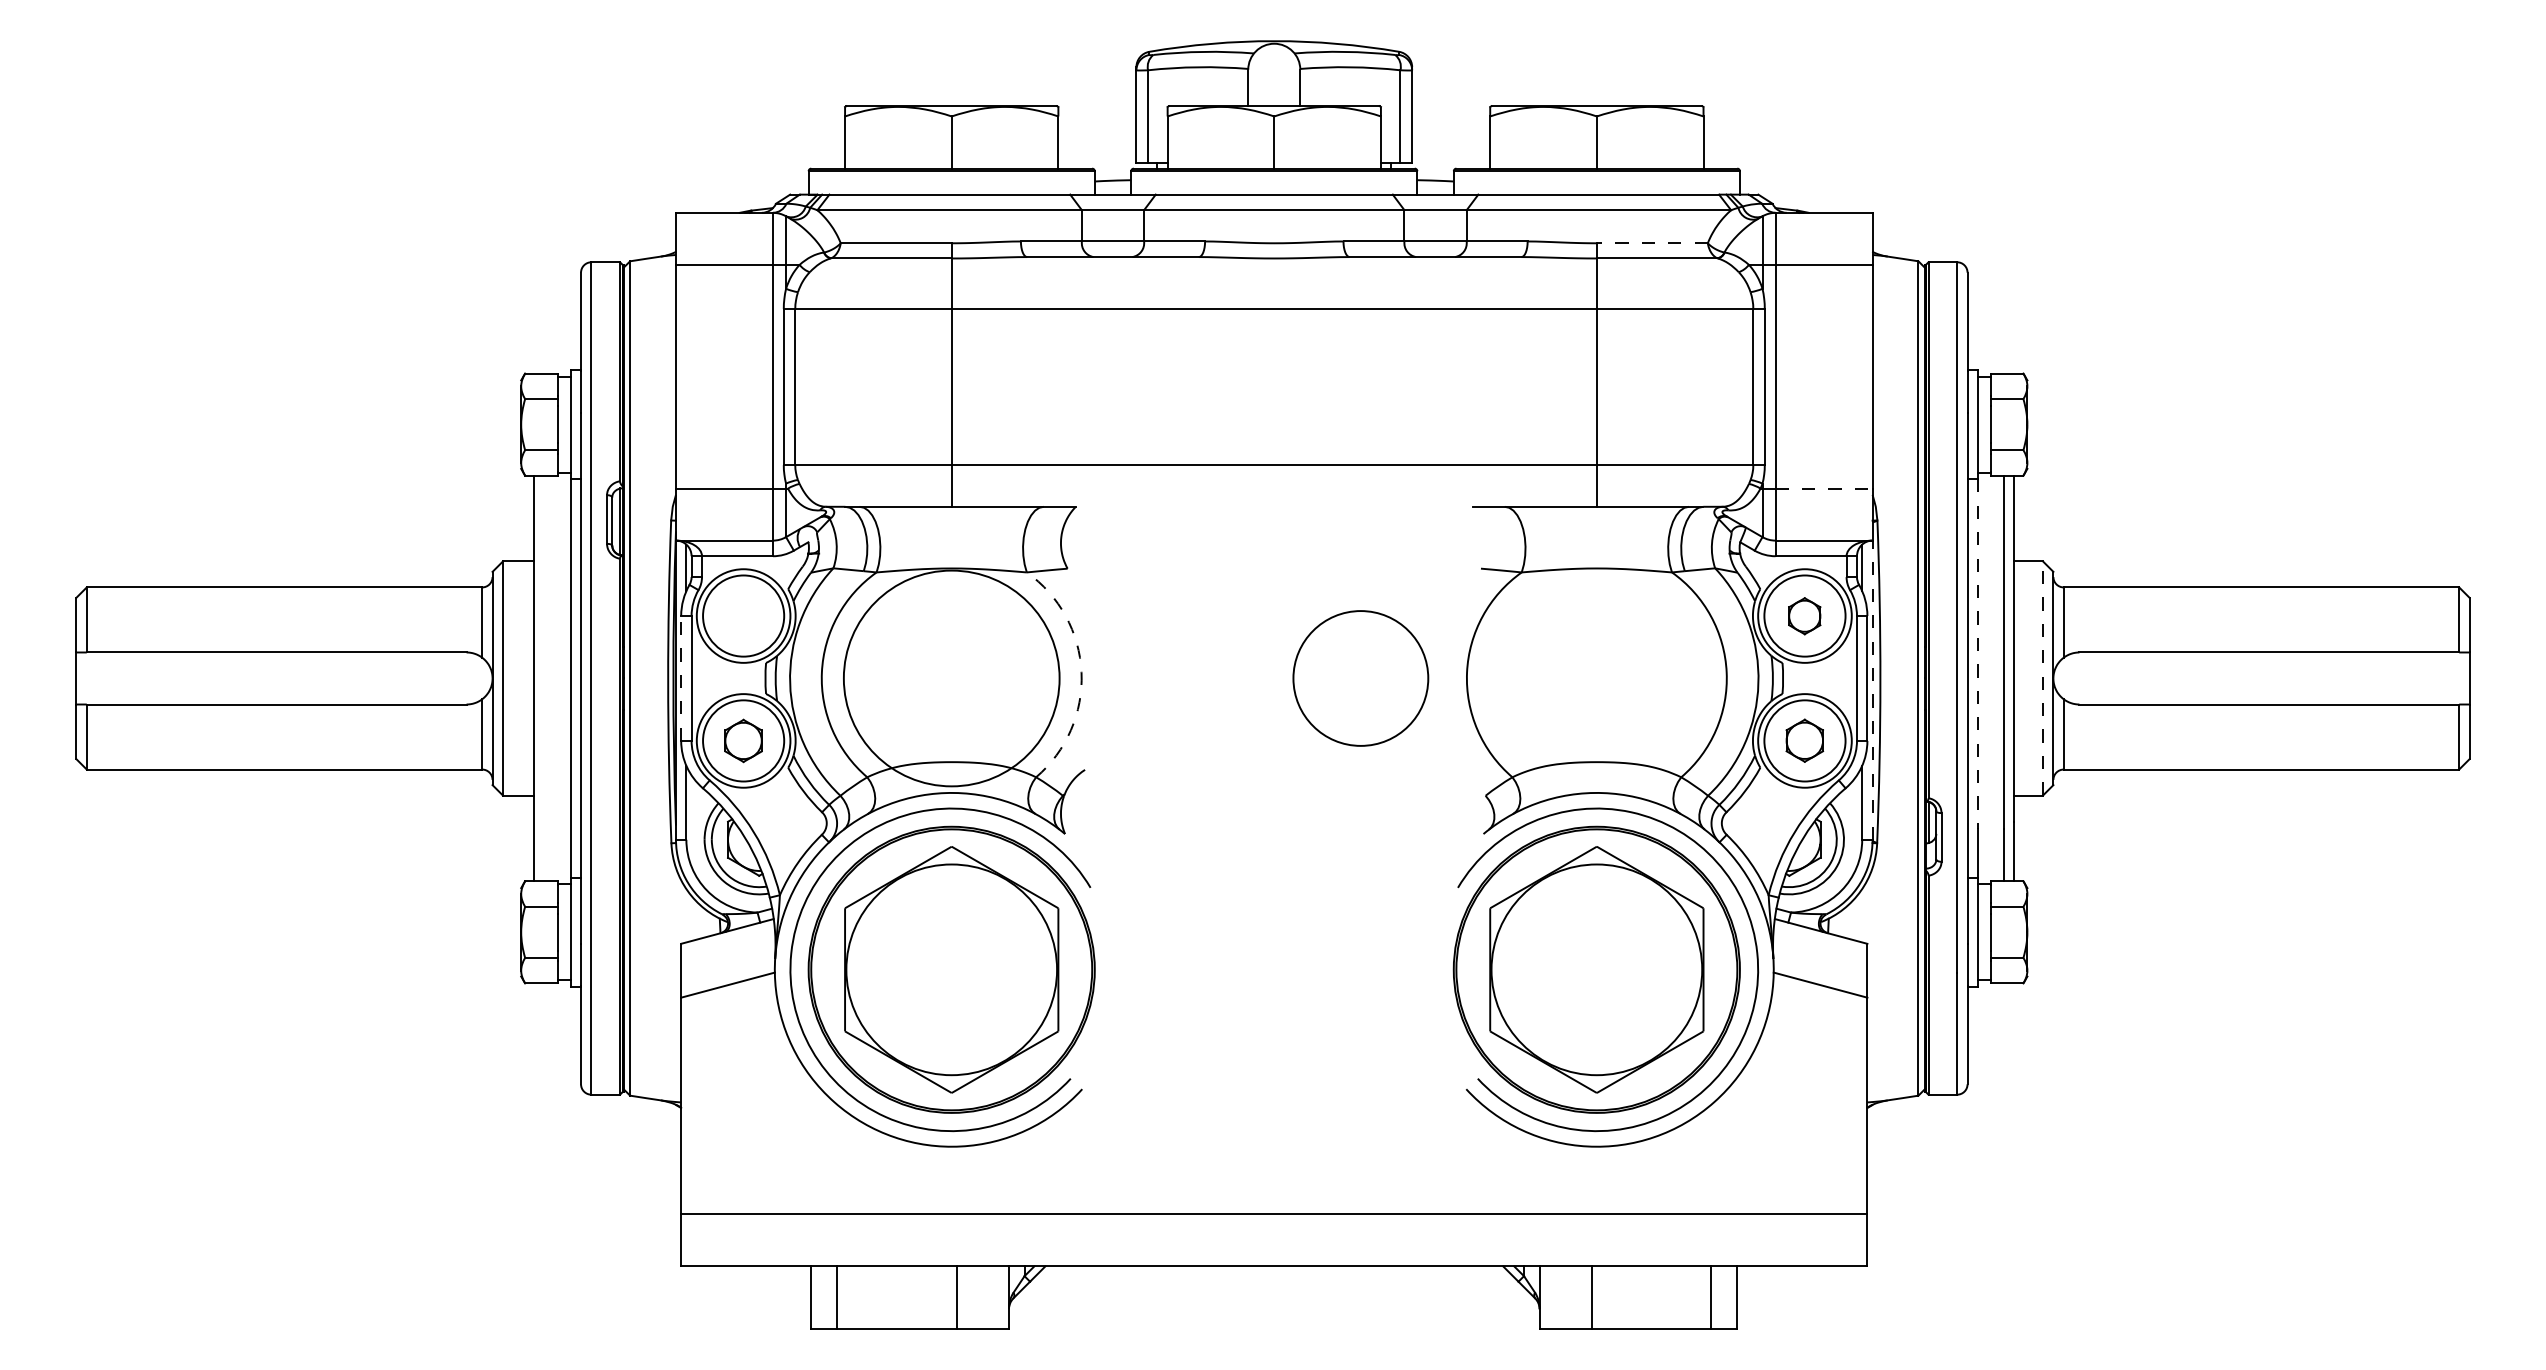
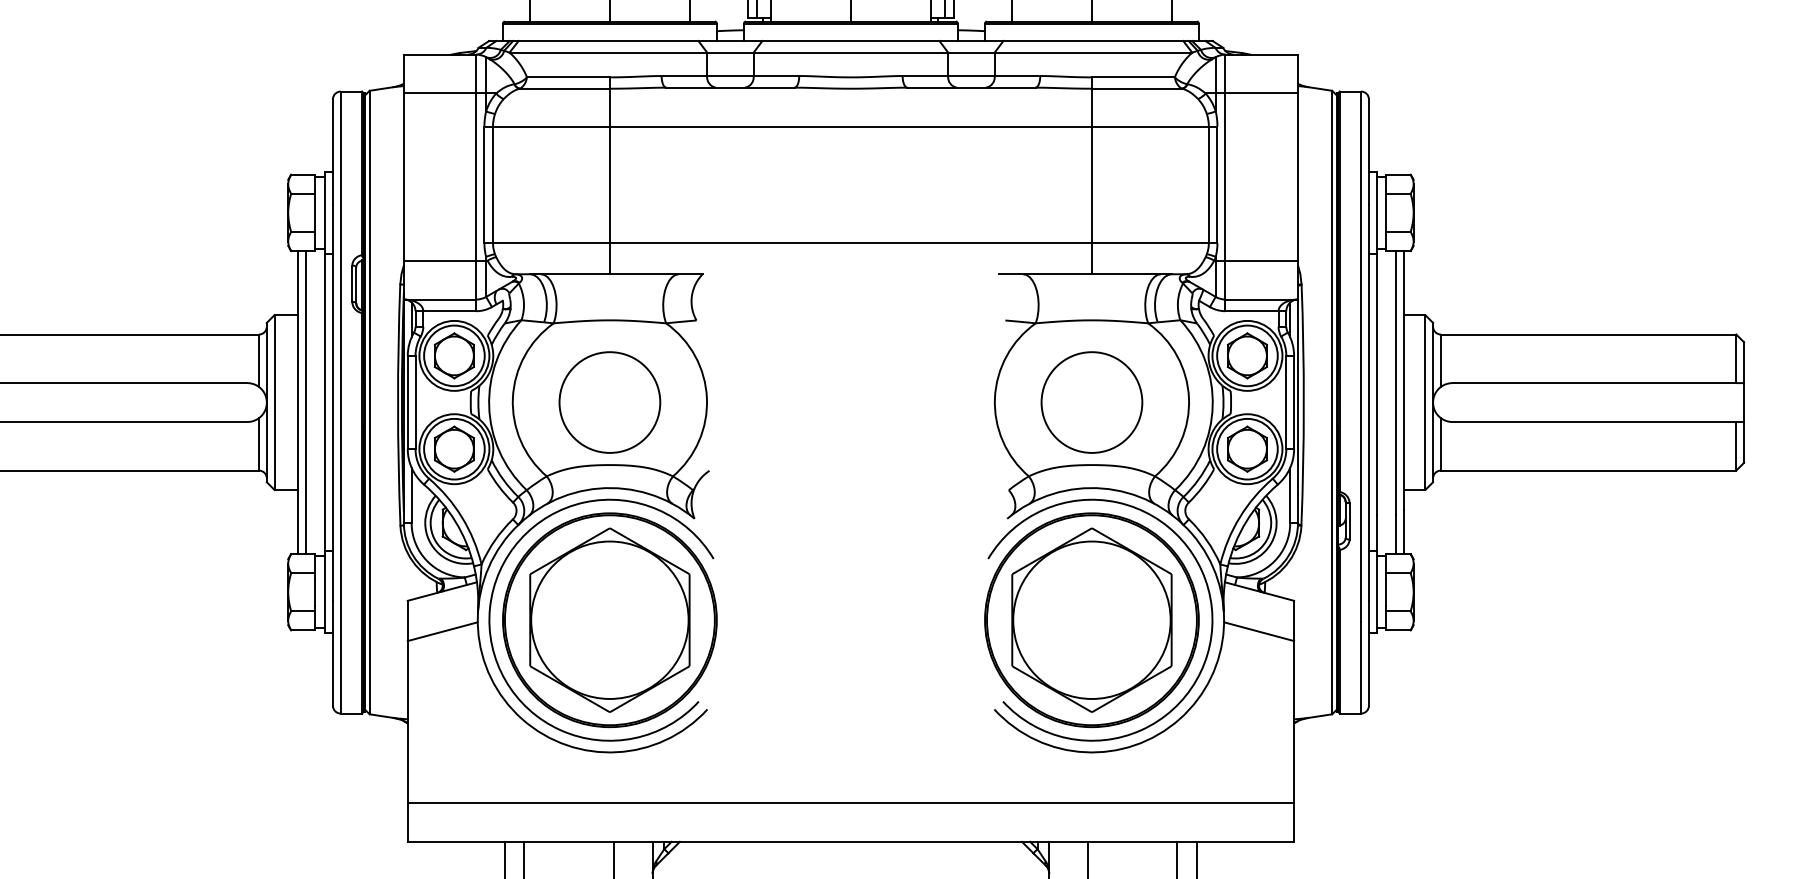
line: (1651, 243) -> (1132, 77), dashed -> solid
line: (1824, 488) -> (1262, 260), dashed -> solid
part: (743, 615) -> (454, 355), added
part: (1804, 616) -> (1247, 356), size x1.67
line: (1977, 654) -> (1376, 384), dashed -> solid
arc: (1081, 672) -> (706, 398), dashed -> solid
line: (681, 677) -> (408, 401), dashed -> solid
line: (2043, 677) -> (1425, 401), dashed -> solid
line: (544, 678) -> (305, 402), added
circle: (951, 678) -> (609, 402), size x0.62
circle: (1360, 678) -> (1091, 402), moved
line: (1872, 690) -> (1297, 411), dashed -> solid
part: (743, 740) -> (454, 448), size x1.43
part: (1804, 740) -> (1247, 448), size x1.43

